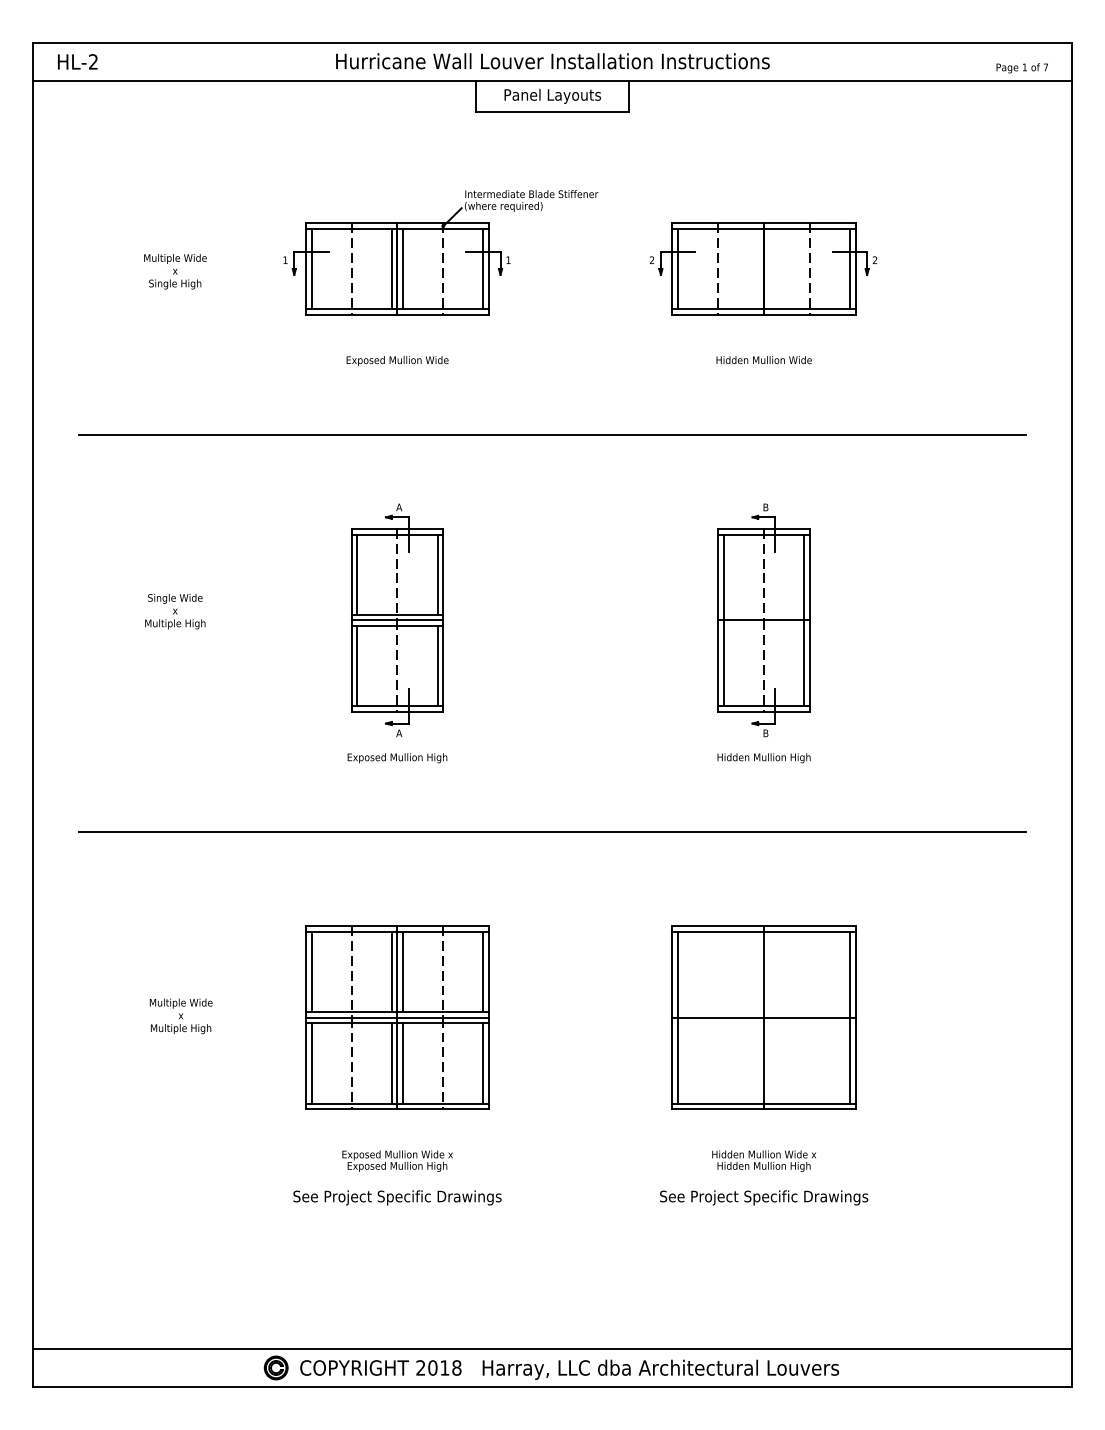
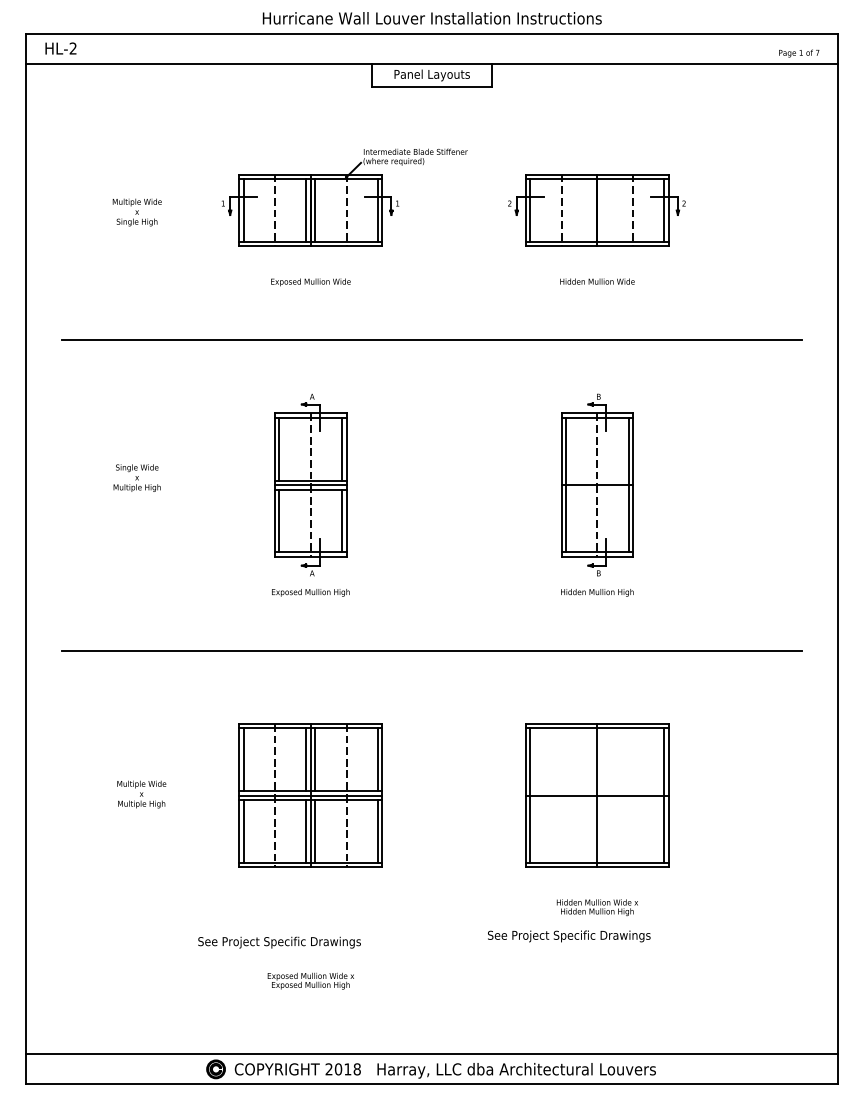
text: (552, 61) -> (432, 18), moved
text: (397, 1160) -> (310, 980), moved
text: (397, 1197) -> (279, 942), moved
text: (764, 1197) -> (569, 936), moved

